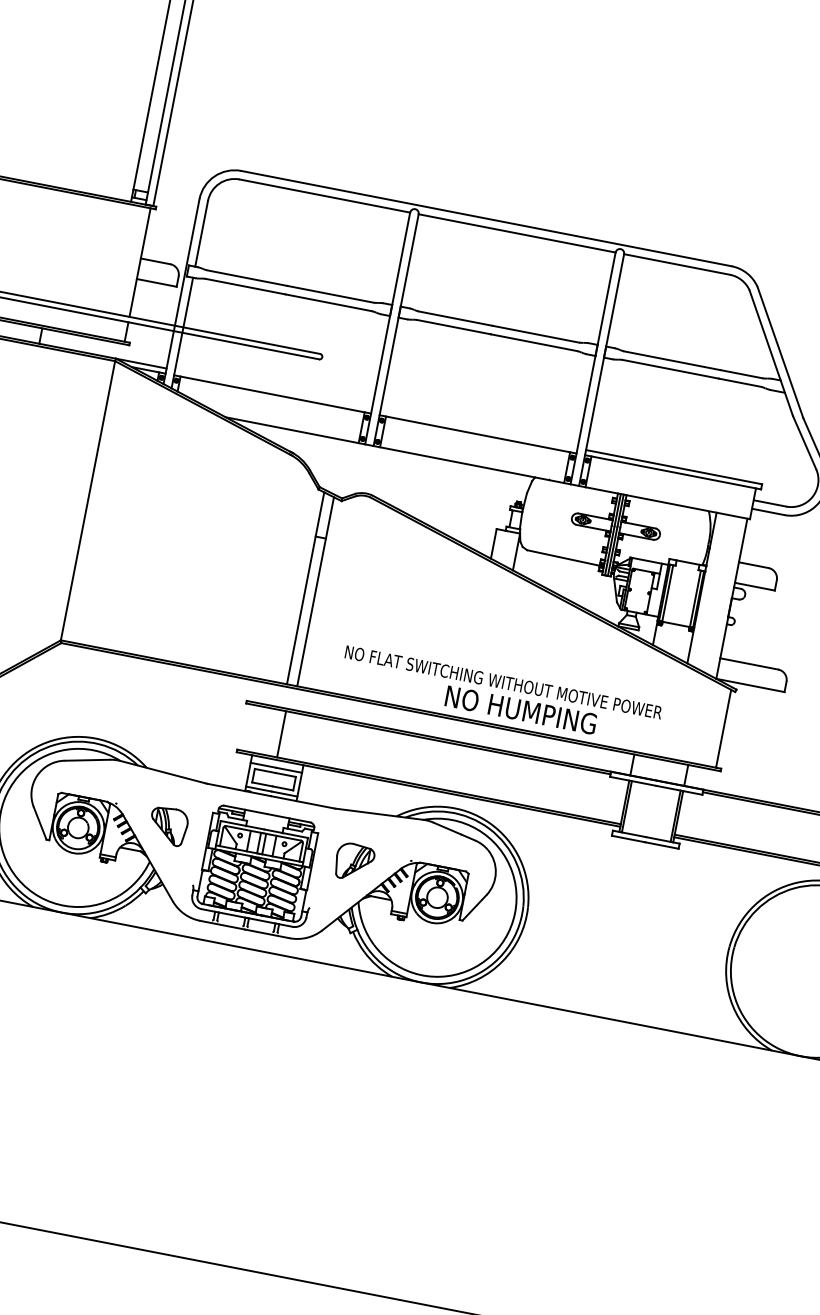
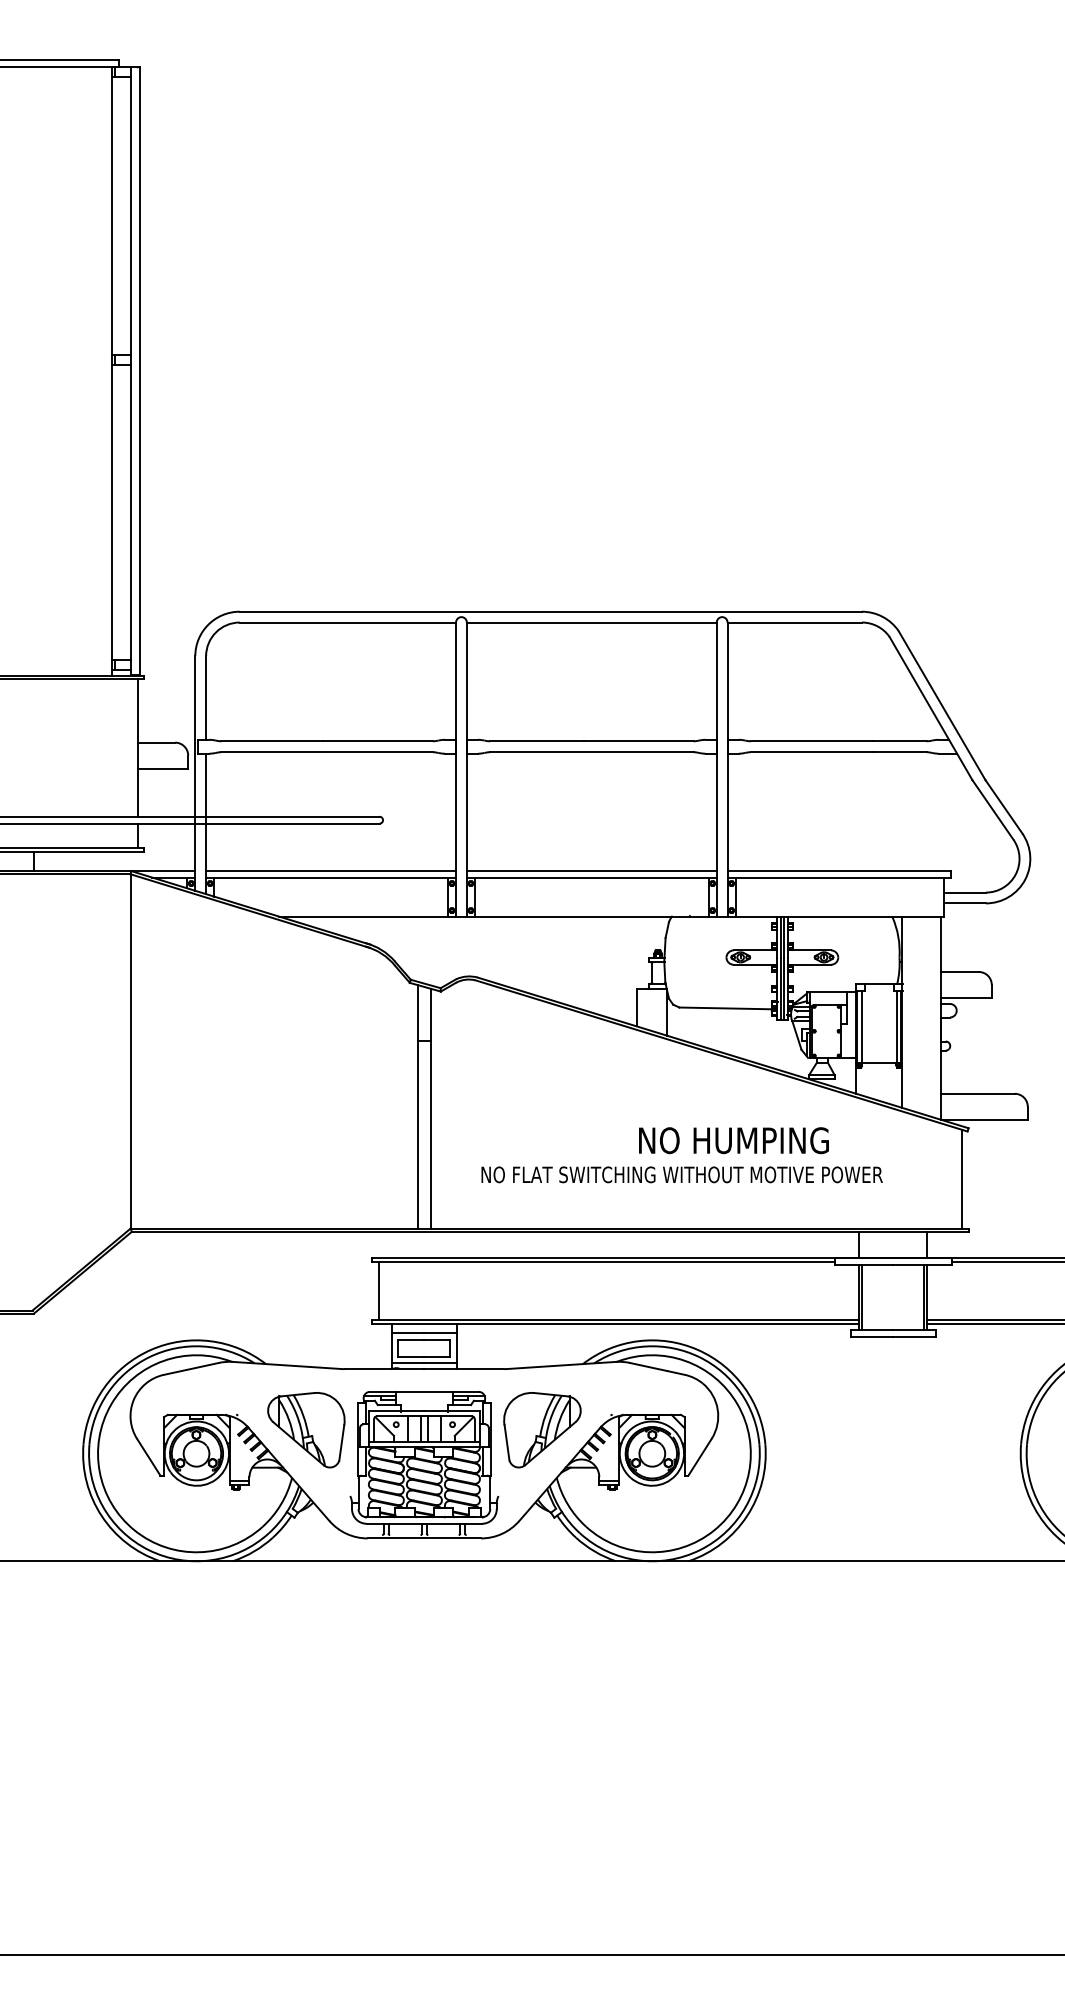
line: (273, 389) -> (331, 871), added
line: (478, 429) -> (591, 871), added
text: (520, 710) -> (733, 1140), moved
line: (281, 733) -> (378, 1290), moved
part: (168, 826) -> (306, 1430), size x1.67
part: (354, 862) -> (542, 1430), size x1.67

